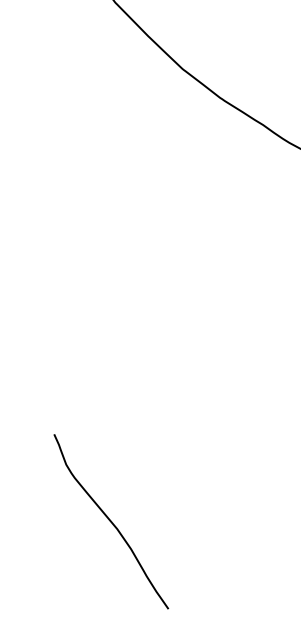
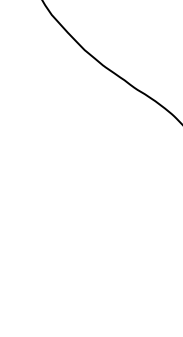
curve: (109, 521) -> (38, 278), removed

